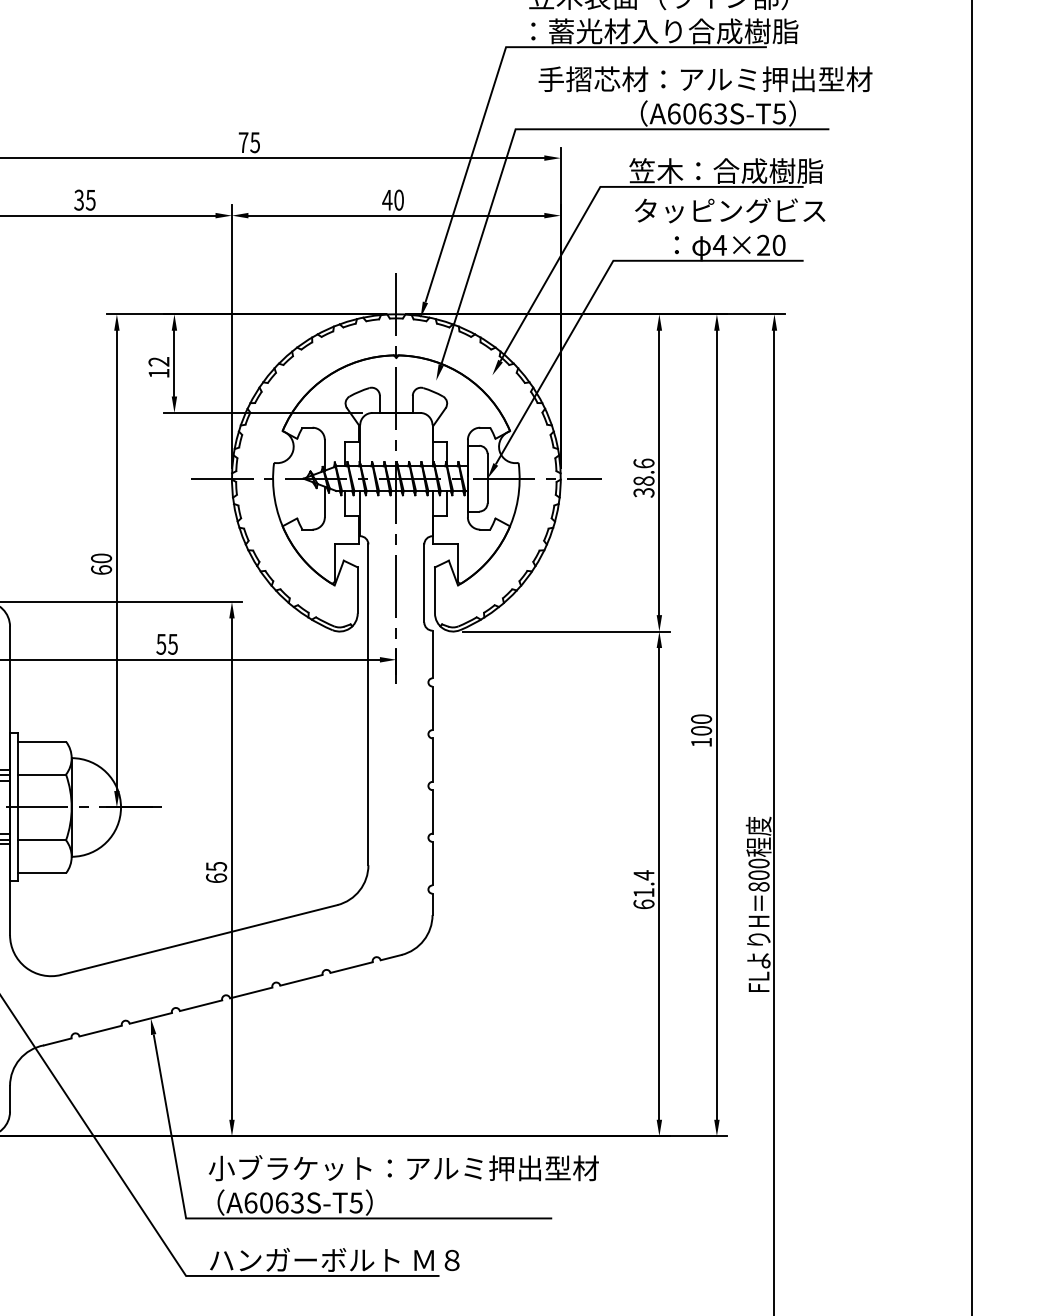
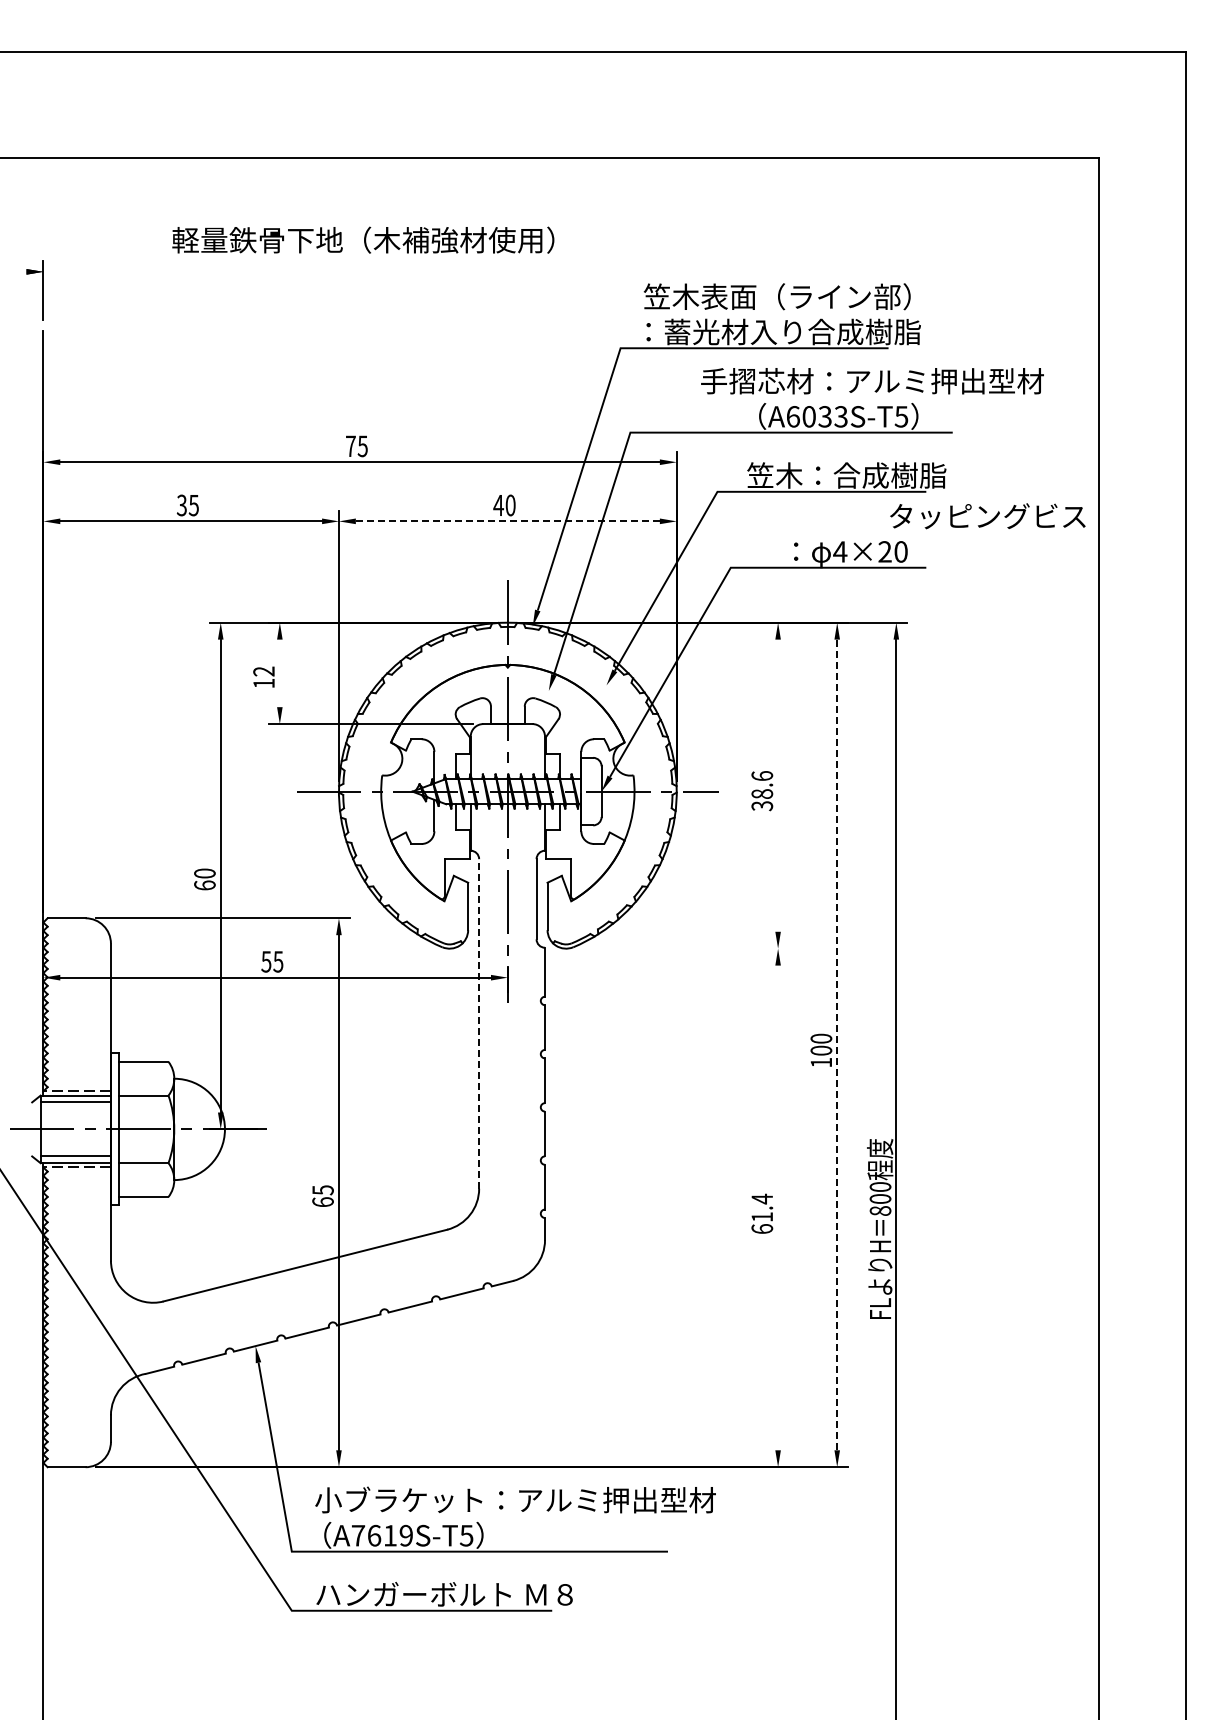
text: (705, 79) -> (872, 381), moved
text: (704, 113) -> (824, 416), A6063S-T5 -> A6033S-T5
text: (729, 210) -> (987, 516), moved
line: (396, 215) -> (508, 521), solid -> dashed
line: (174, 363) -> (279, 673), removed
line: (659, 472) -> (778, 785), removed
line: (566, 631) -> (682, 948), removed
line: (368, 704) -> (479, 1023), solid -> dashed
line: (717, 725) -> (837, 1045), solid -> dashed
line: (659, 883) -> (778, 1207), removed
text: (274, 1202) -> (382, 1535), A6063S-T5 -> A7619S-T5

